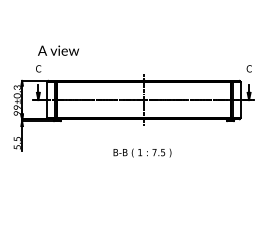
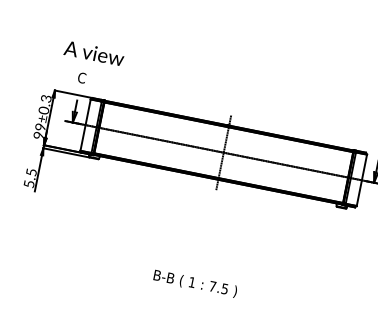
text: (58, 50) -> (94, 53), moved
text: (142, 152) -> (195, 283), moved

